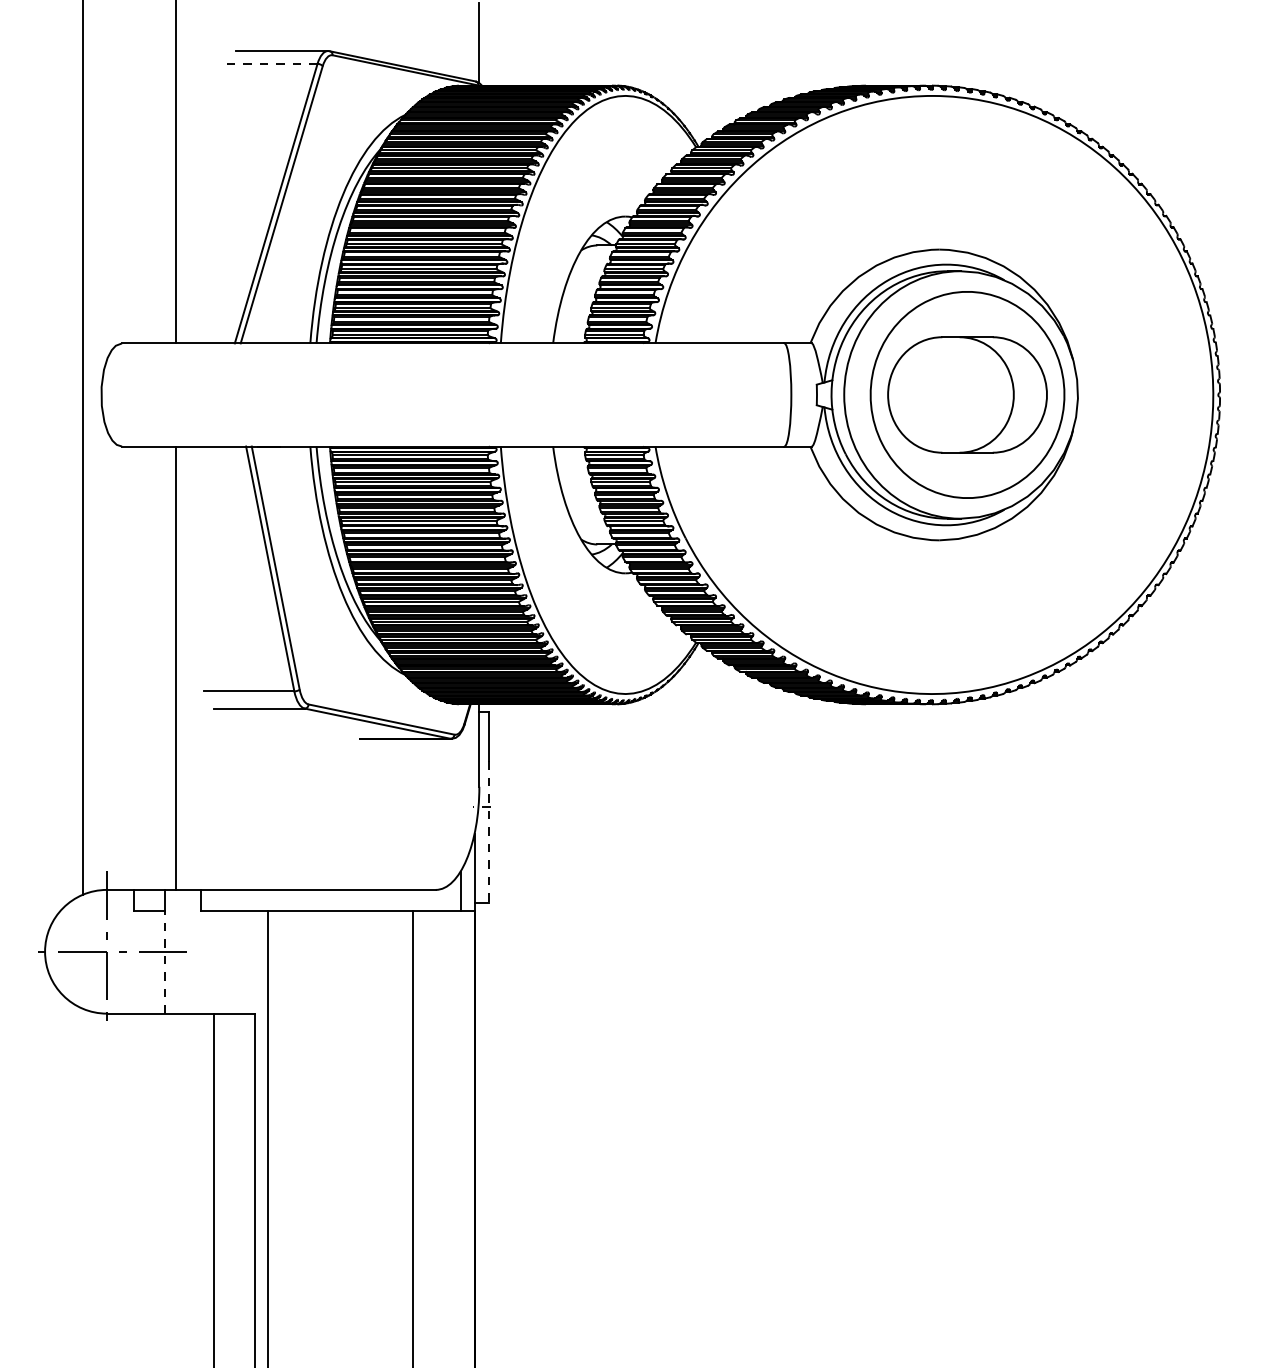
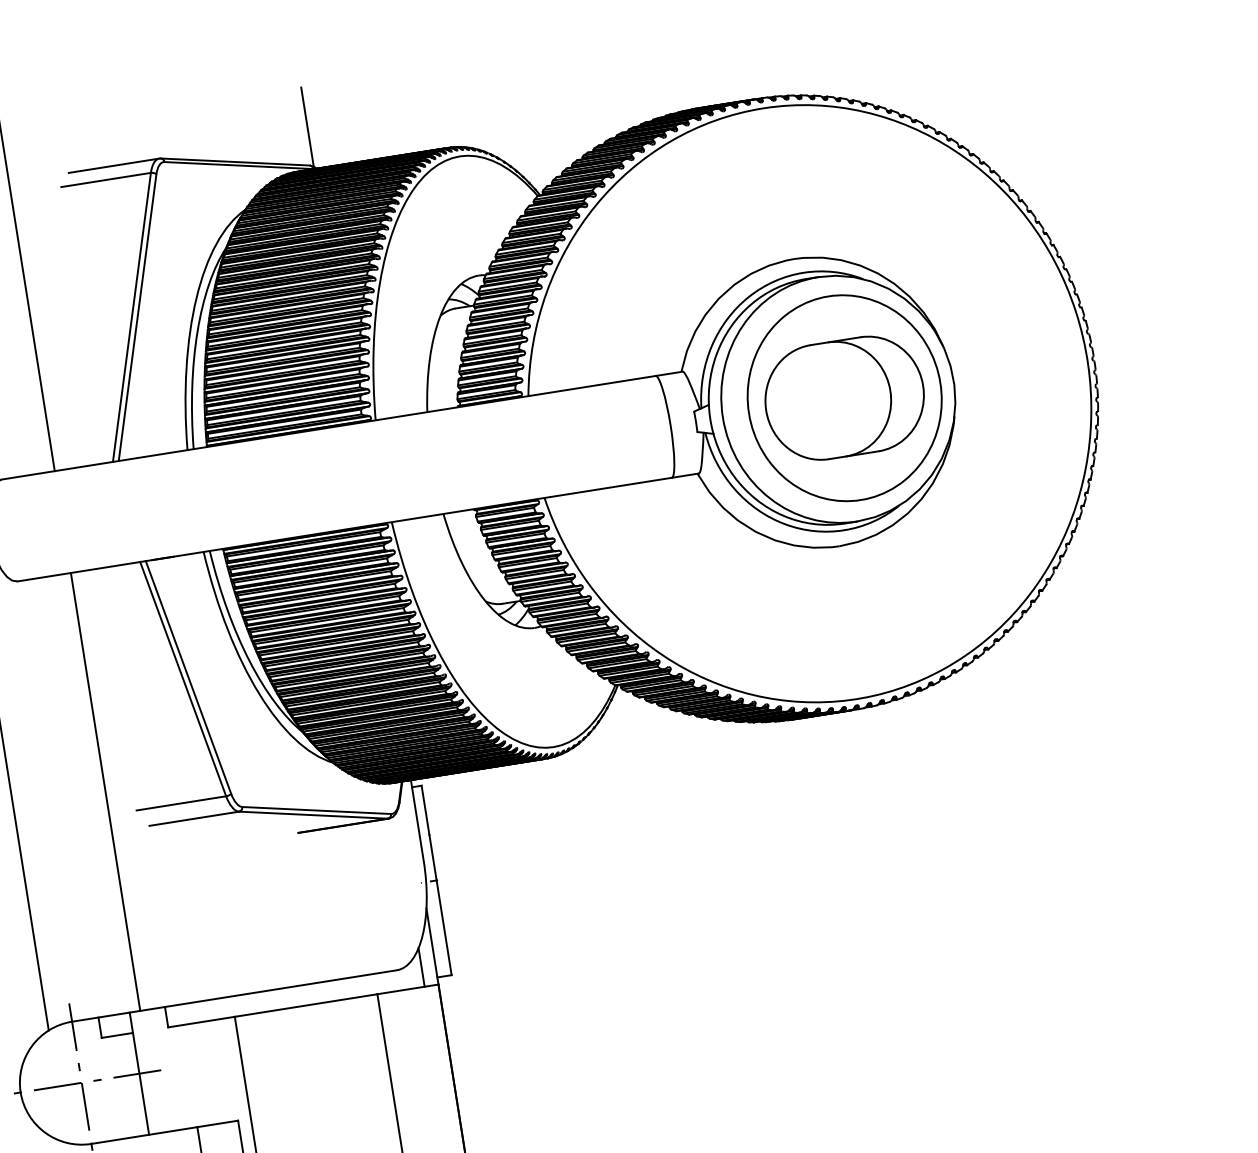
line: (272, 63) -> (106, 179), dashed -> solid
line: (489, 832) -> (440, 905), dashed -> solid
line: (165, 962) -> (141, 1084), dashed -> solid

